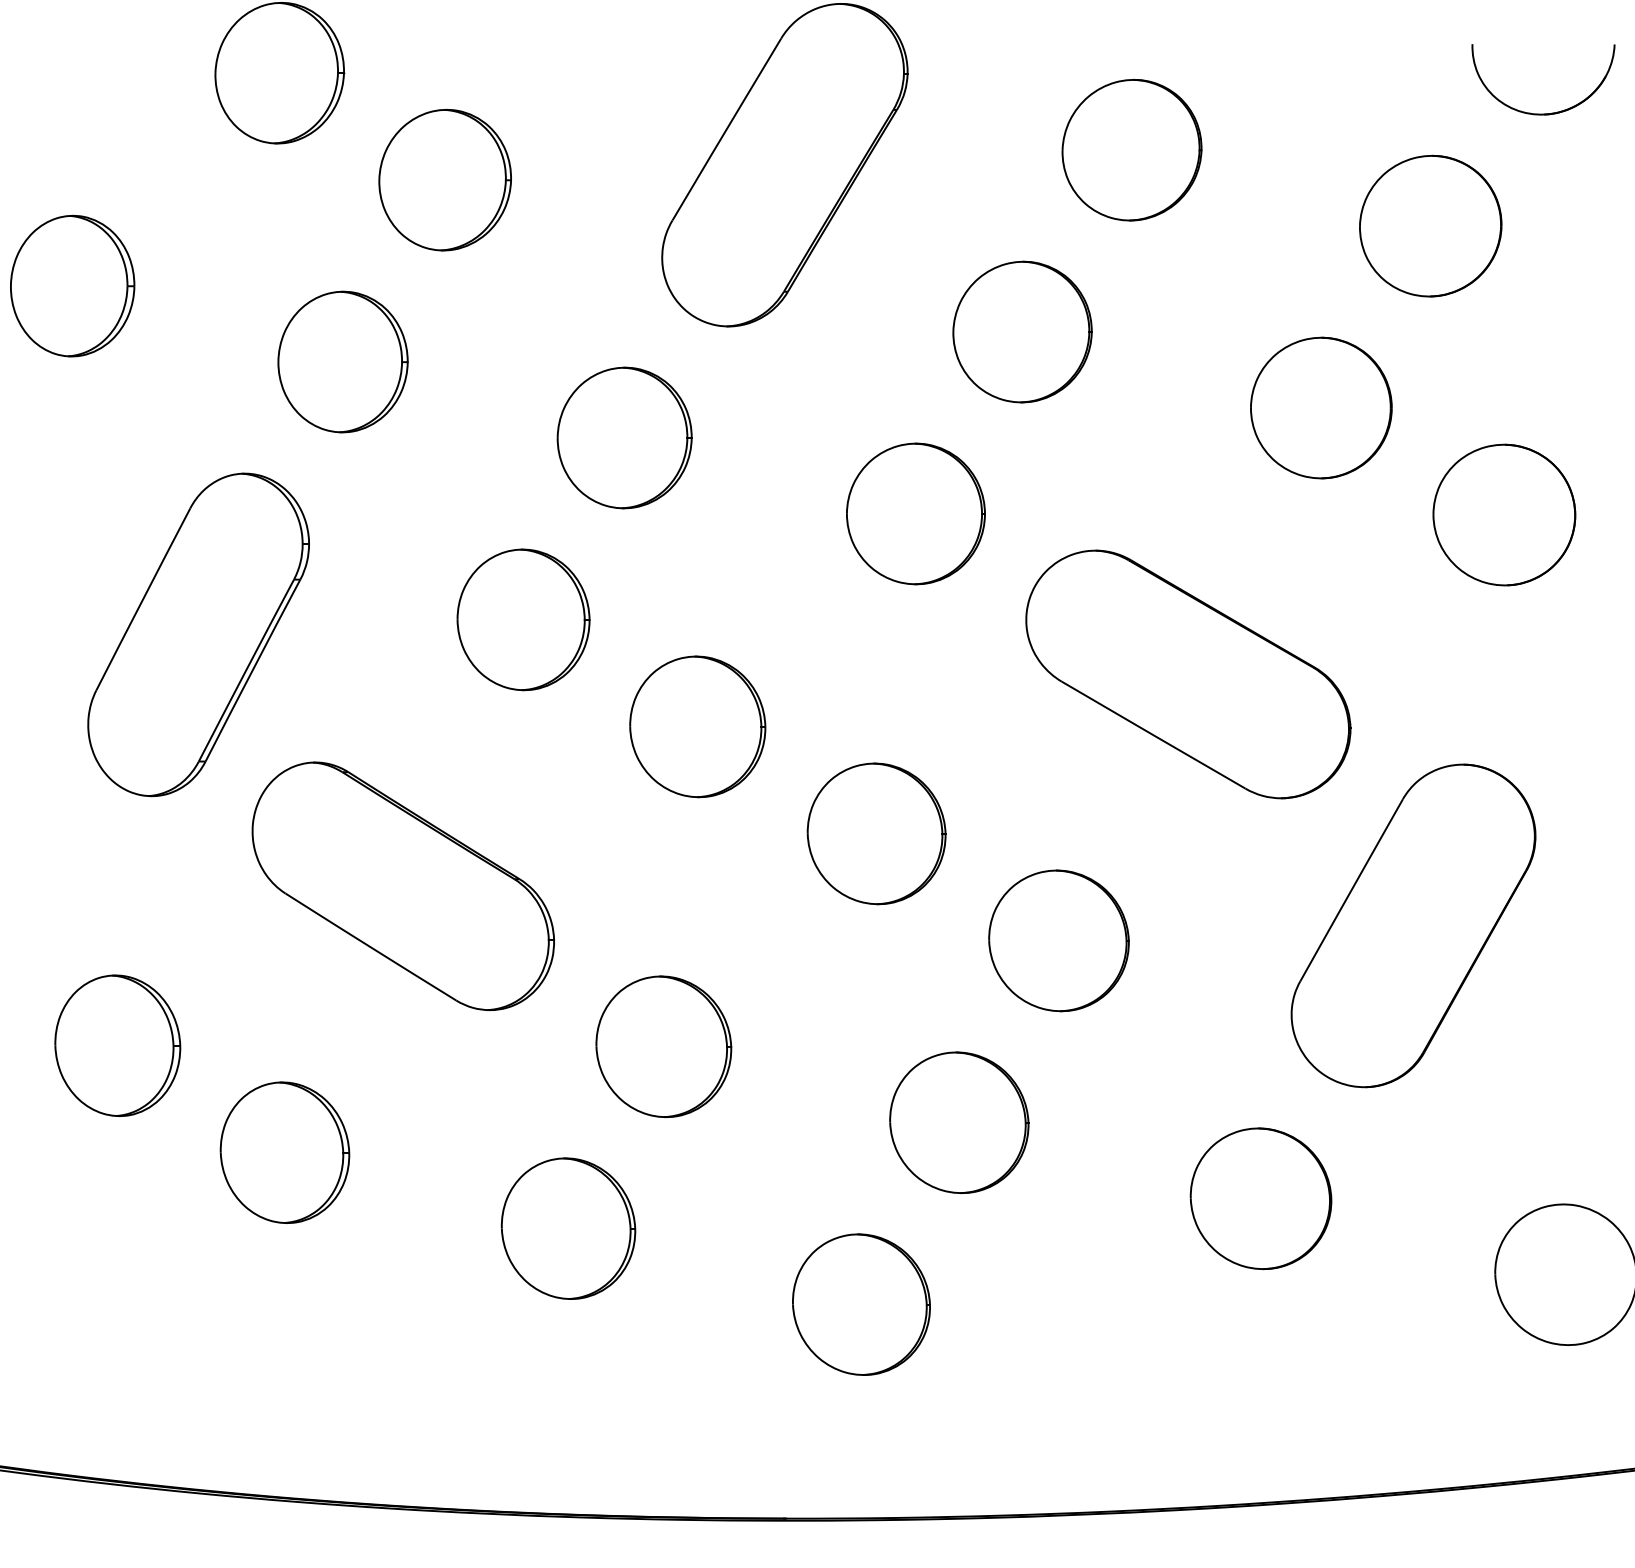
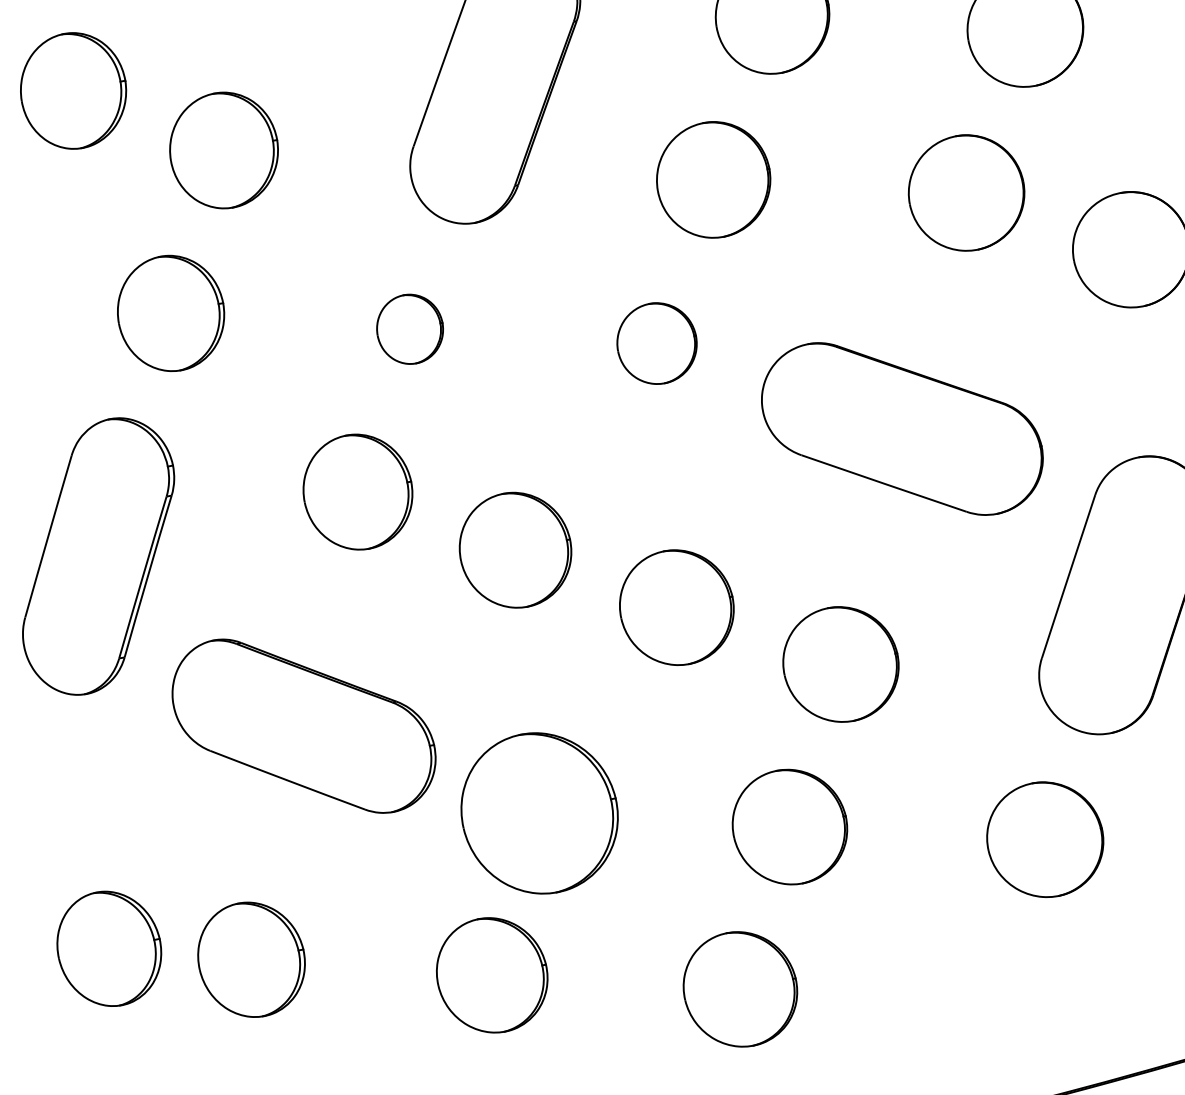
part: (624, 437) -> (409, 328), size x0.6
part: (915, 513) -> (656, 343), size x0.7
part: (117, 1045) -> (109, 948), moved
part: (663, 1046) -> (539, 813), size x1.4

